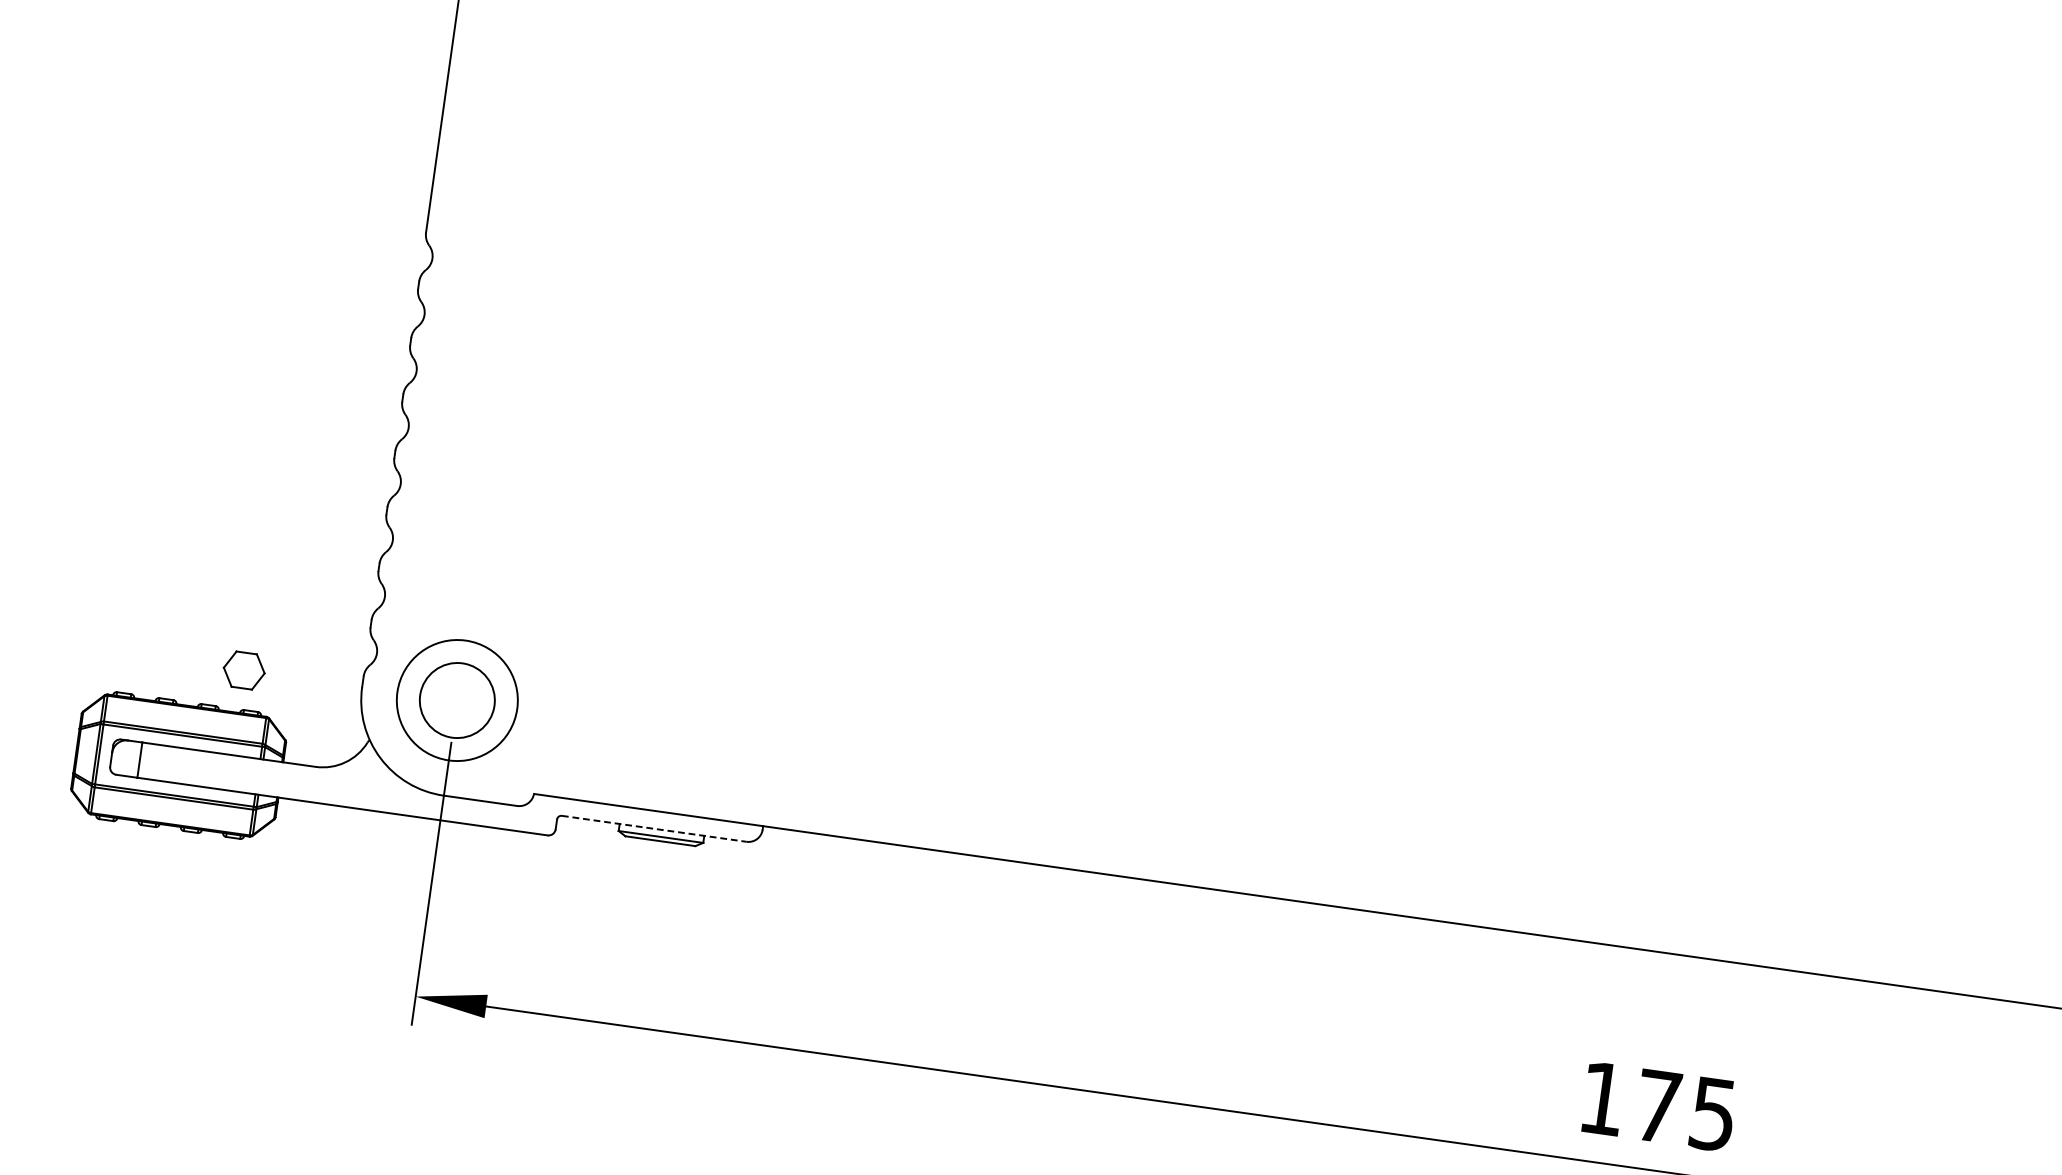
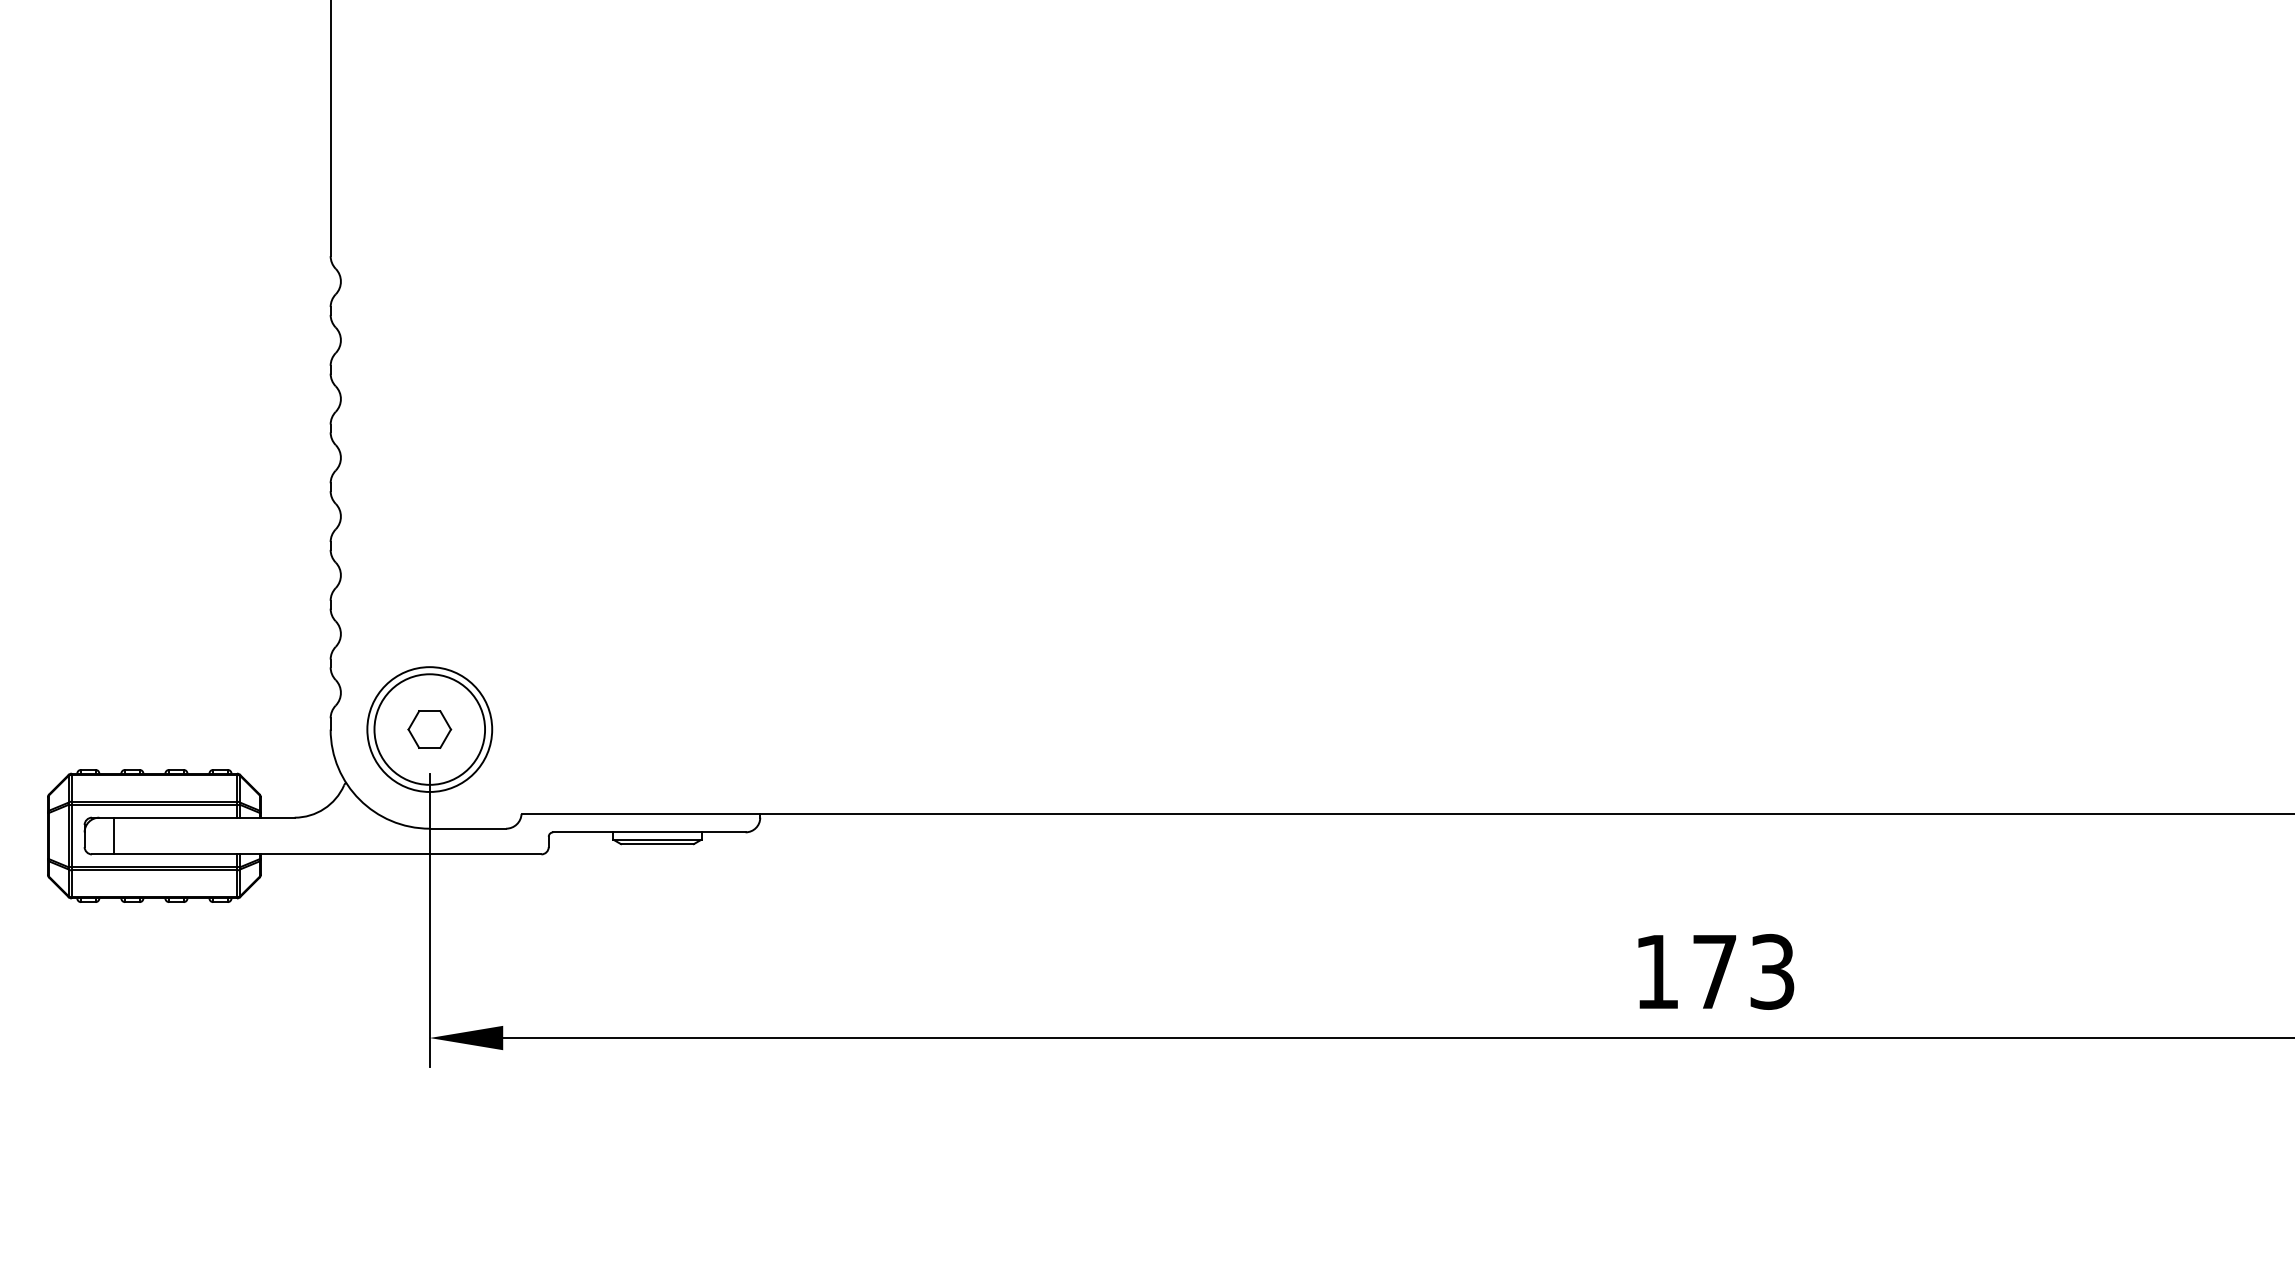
part: (243, 670) -> (429, 729), moved
circle: (457, 700) -> (429, 729), size x1.43
line: (654, 828) -> (649, 832), dashed -> solid
text: (1713, 1113) -> (1772, 971), 175 -> 173

